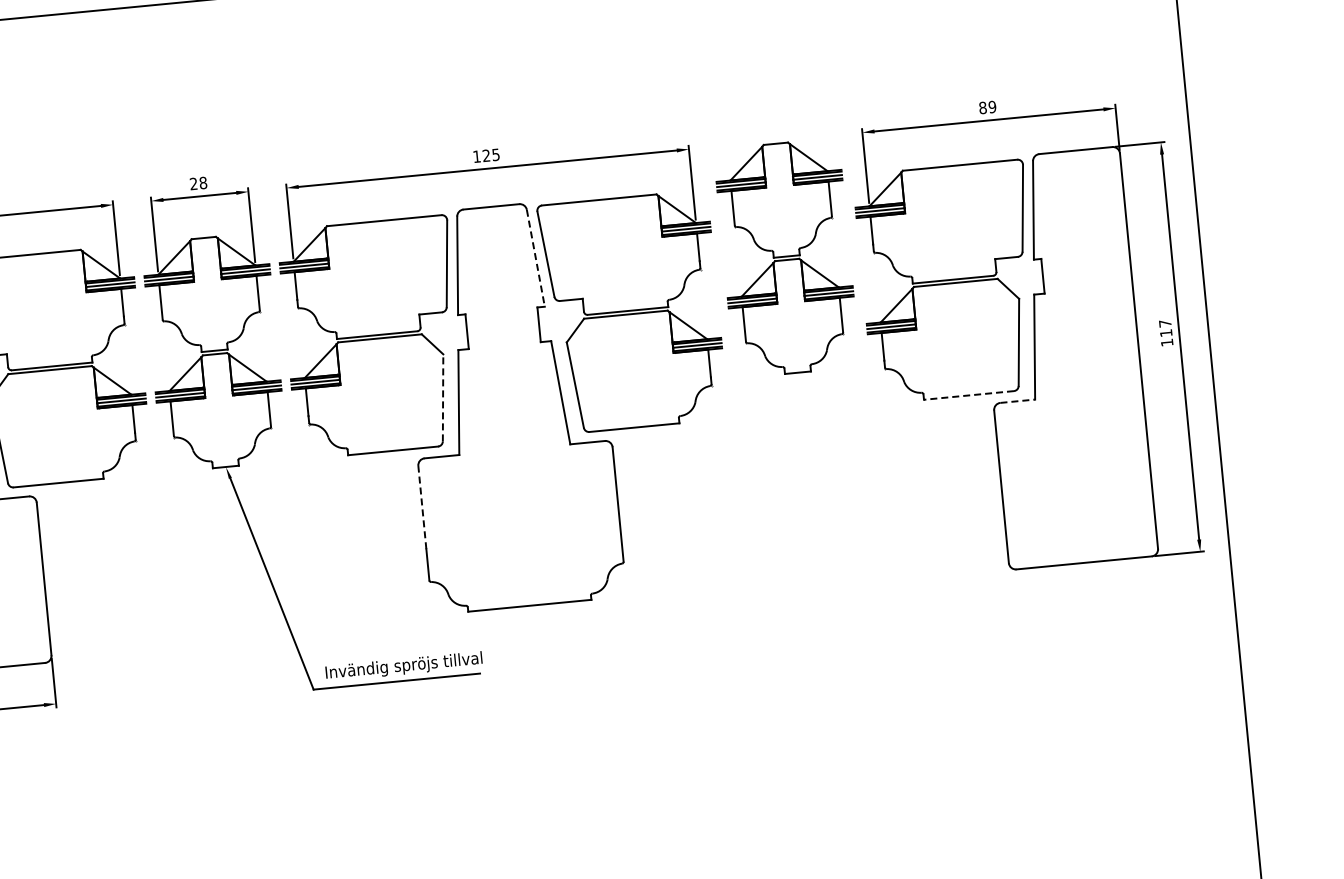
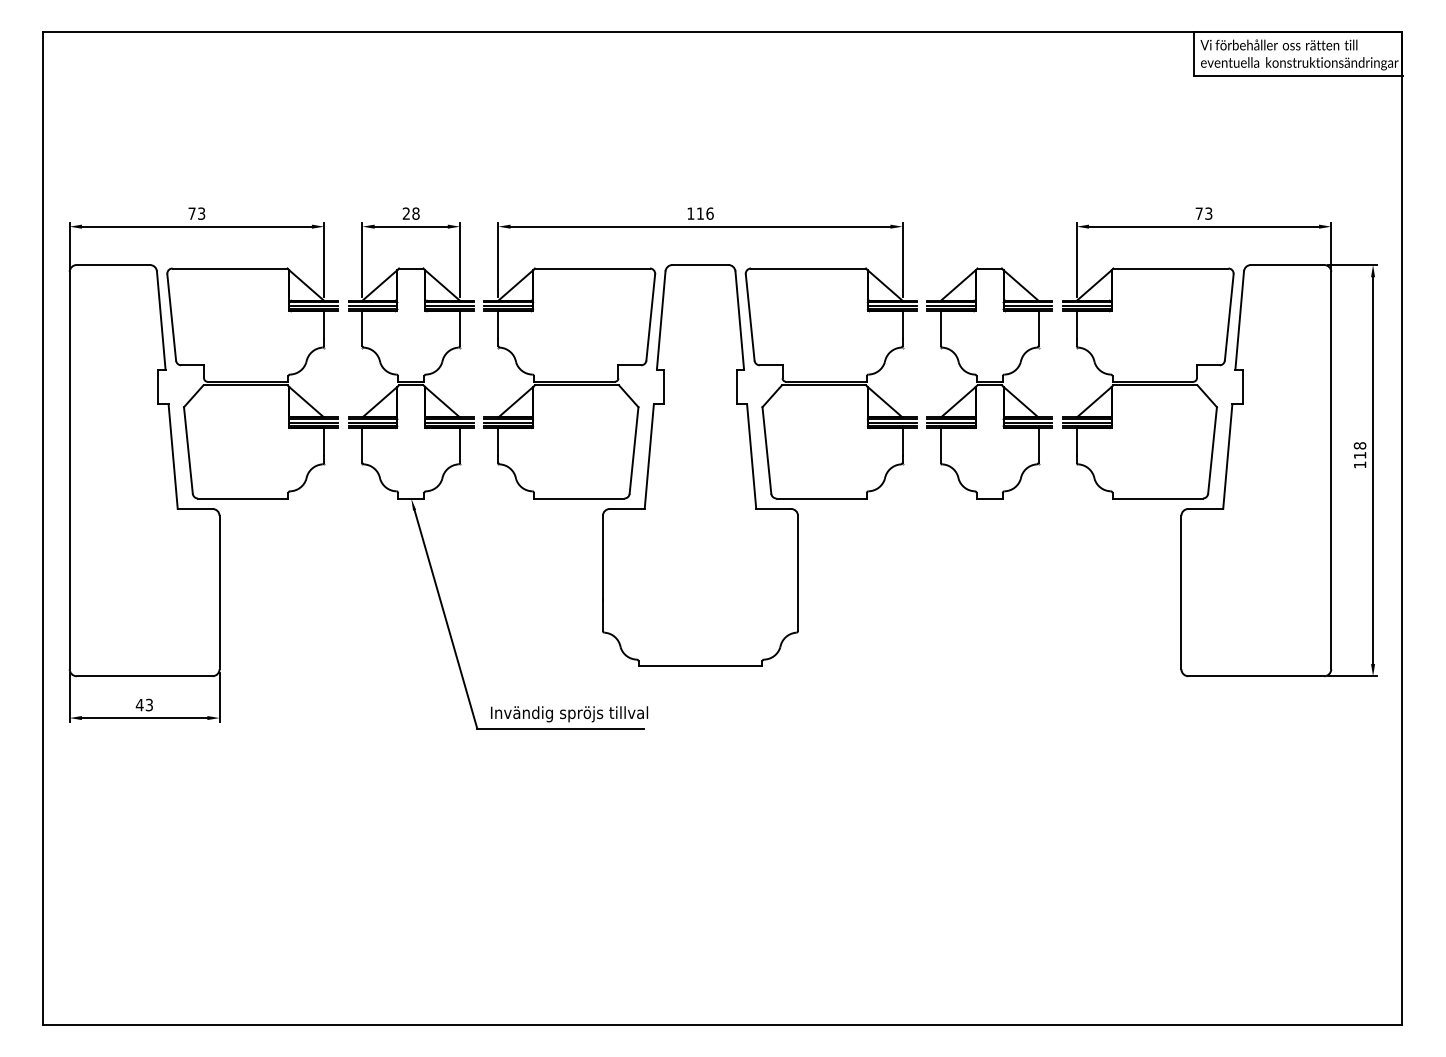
text: (987, 107) -> (1203, 213), 89 -> 73
text: (490, 155) -> (704, 213), 125 -> 116
line: (535, 258) -> (739, 320), dashed -> solid
part: (786, 258) -> (989, 383), moved
text: (1164, 323) -> (1359, 445), 117 -> 118
line: (968, 395) -> (1157, 498), dashed -> solid
line: (443, 397) -> (634, 450), dashed -> solid
line: (1018, 400) -> (1206, 508), dashed -> solid
line: (421, 507) -> (602, 557), dashed -> solid

